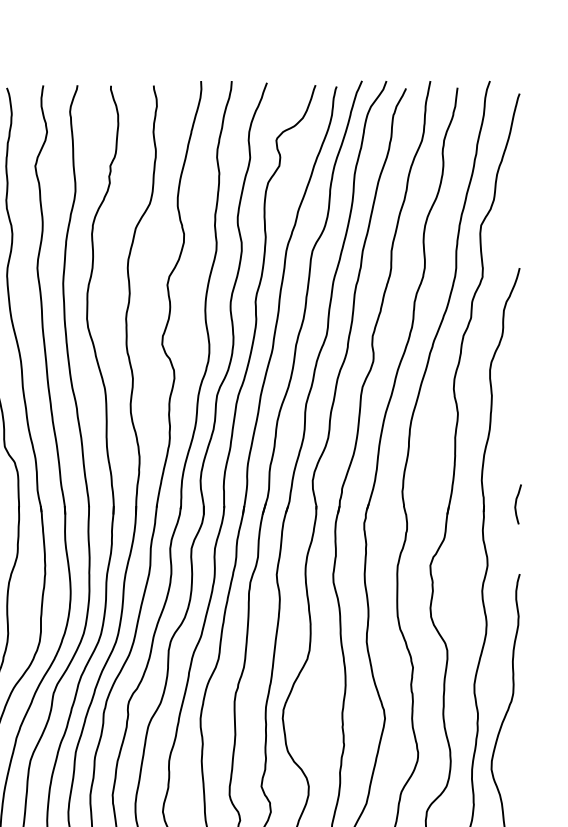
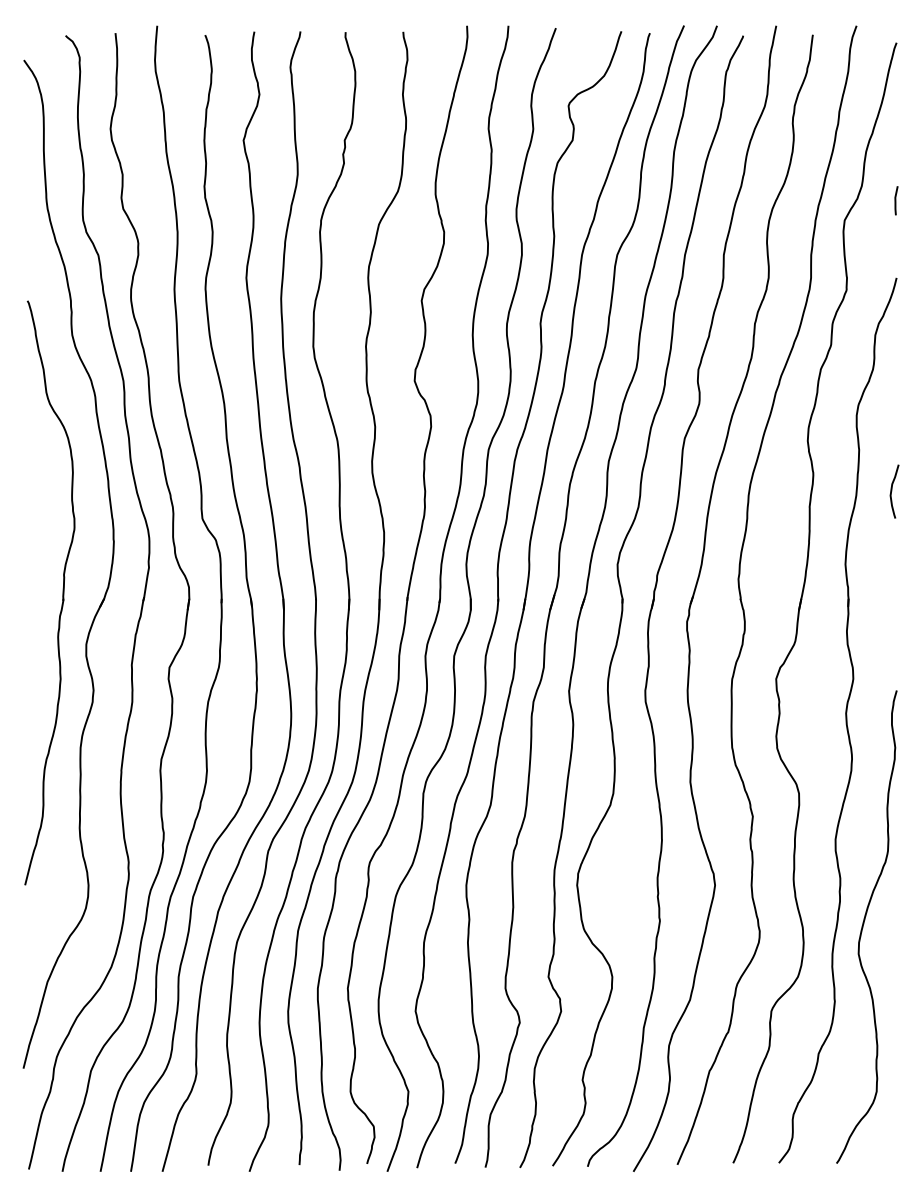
line: (519, 210) -> (896, 200), added
curve: (516, 504) -> (892, 491), moved

